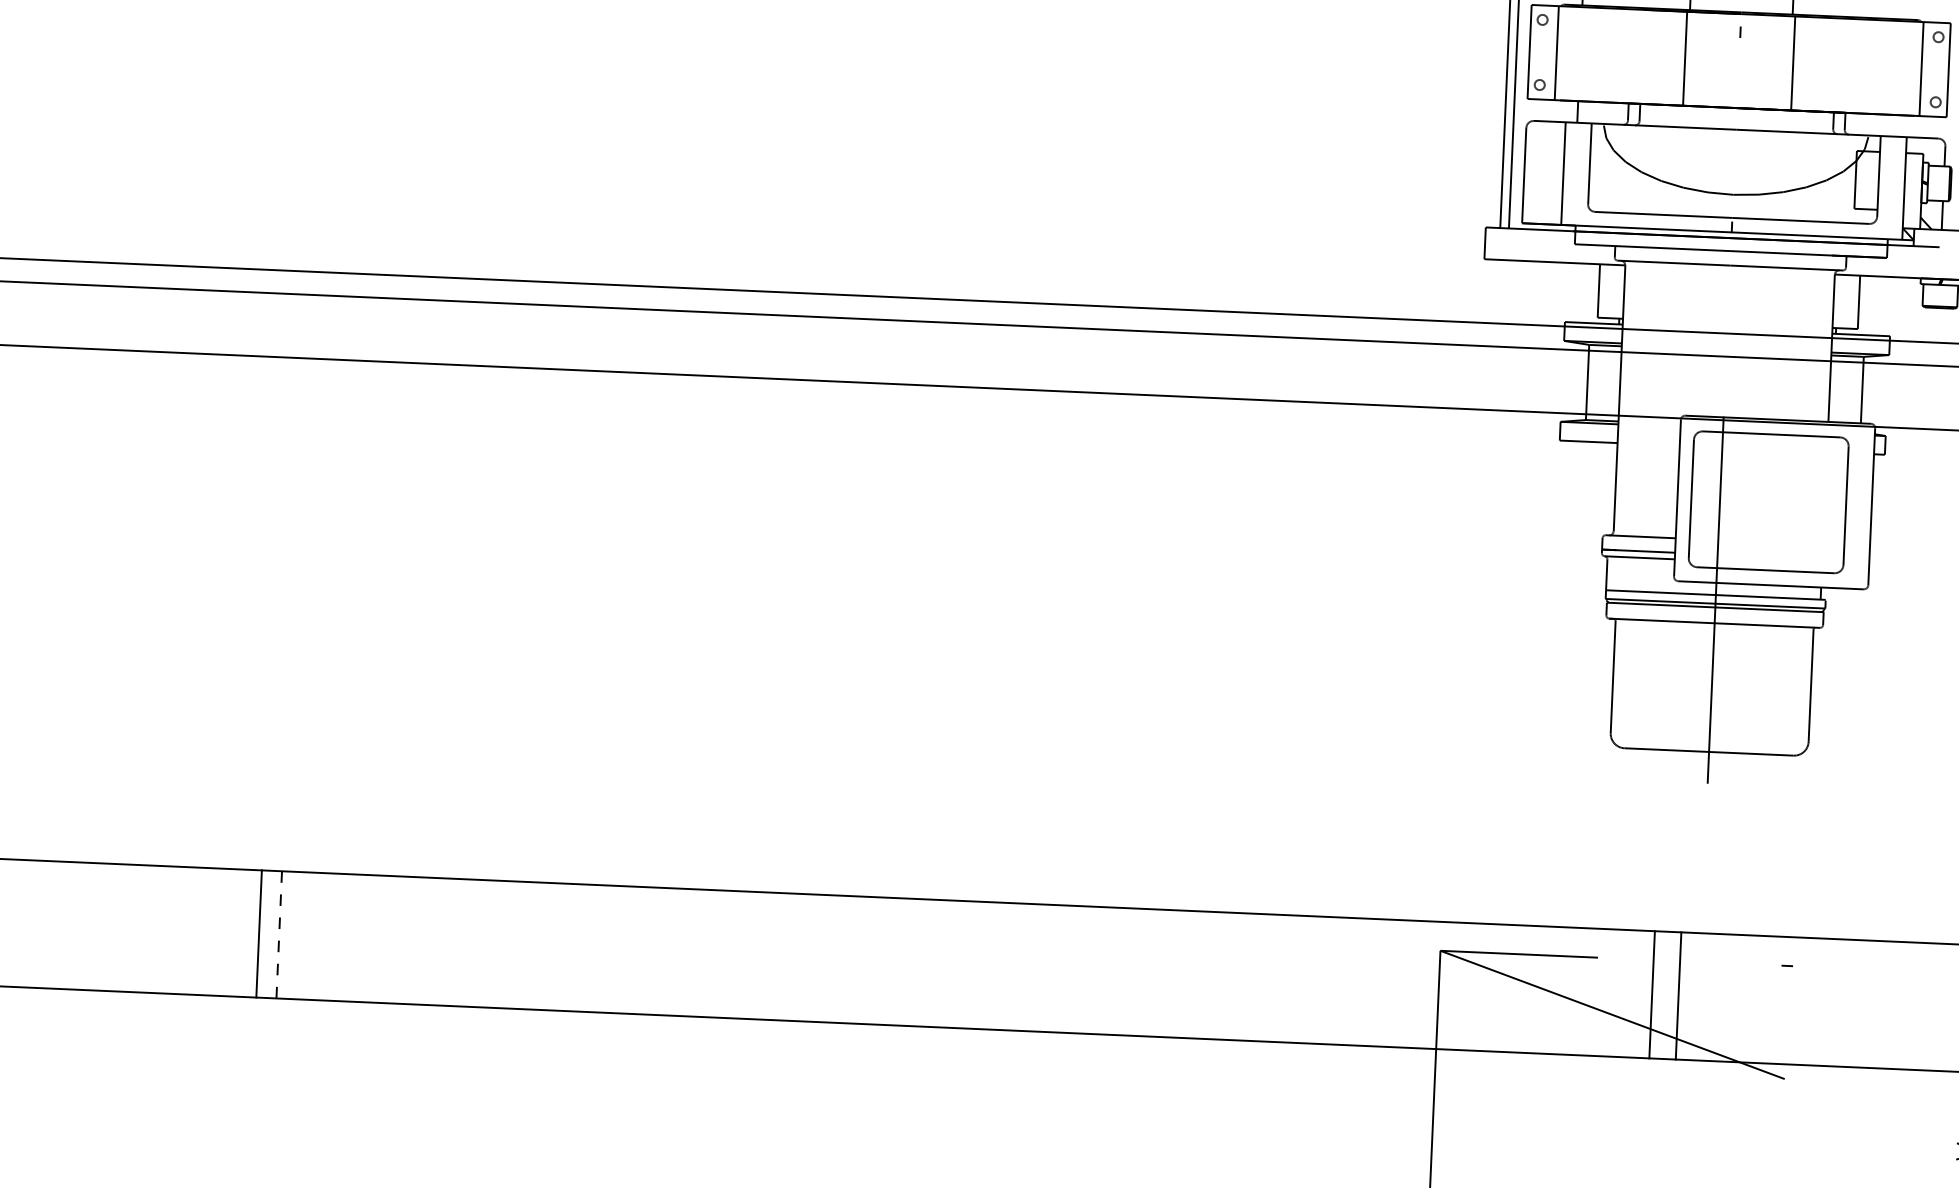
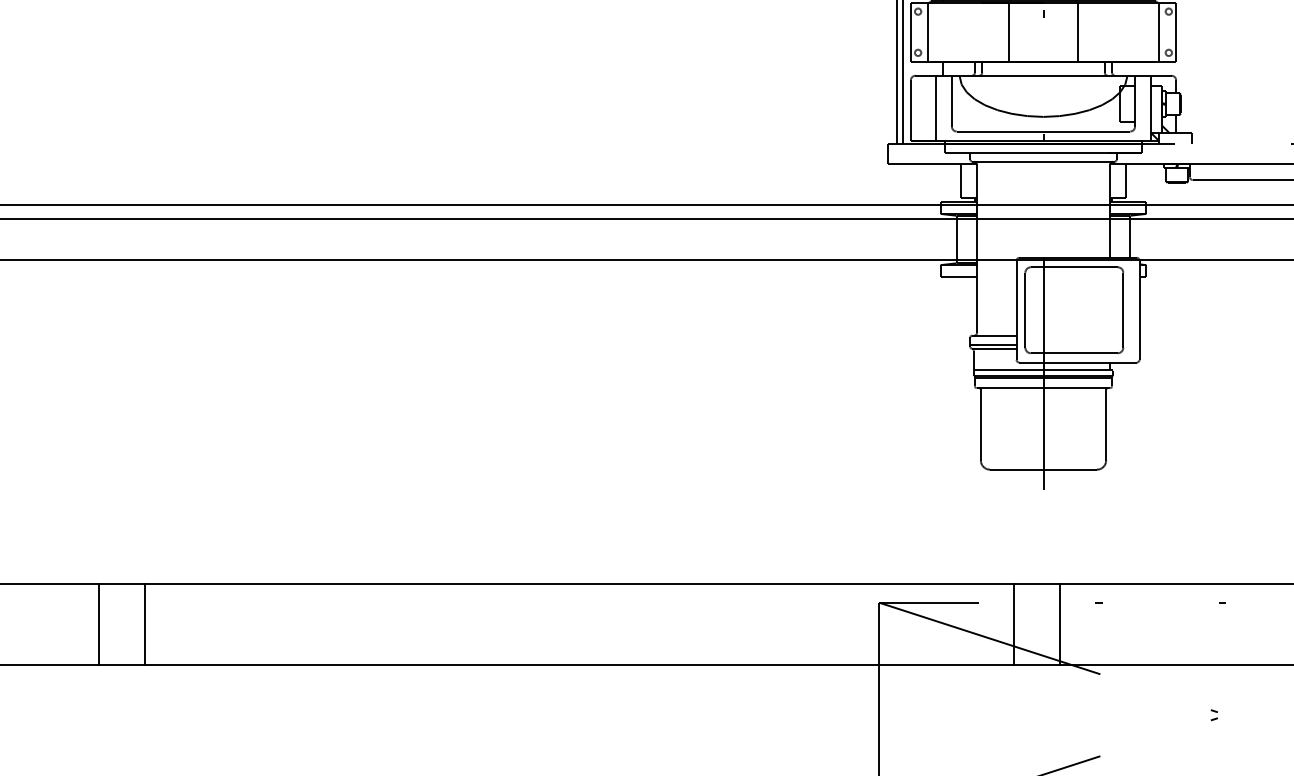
line: (259, 933) -> (99, 624), moved
line: (279, 936) -> (145, 625), dashed -> solid
line: (1677, 995) -> (1059, 624), moved

